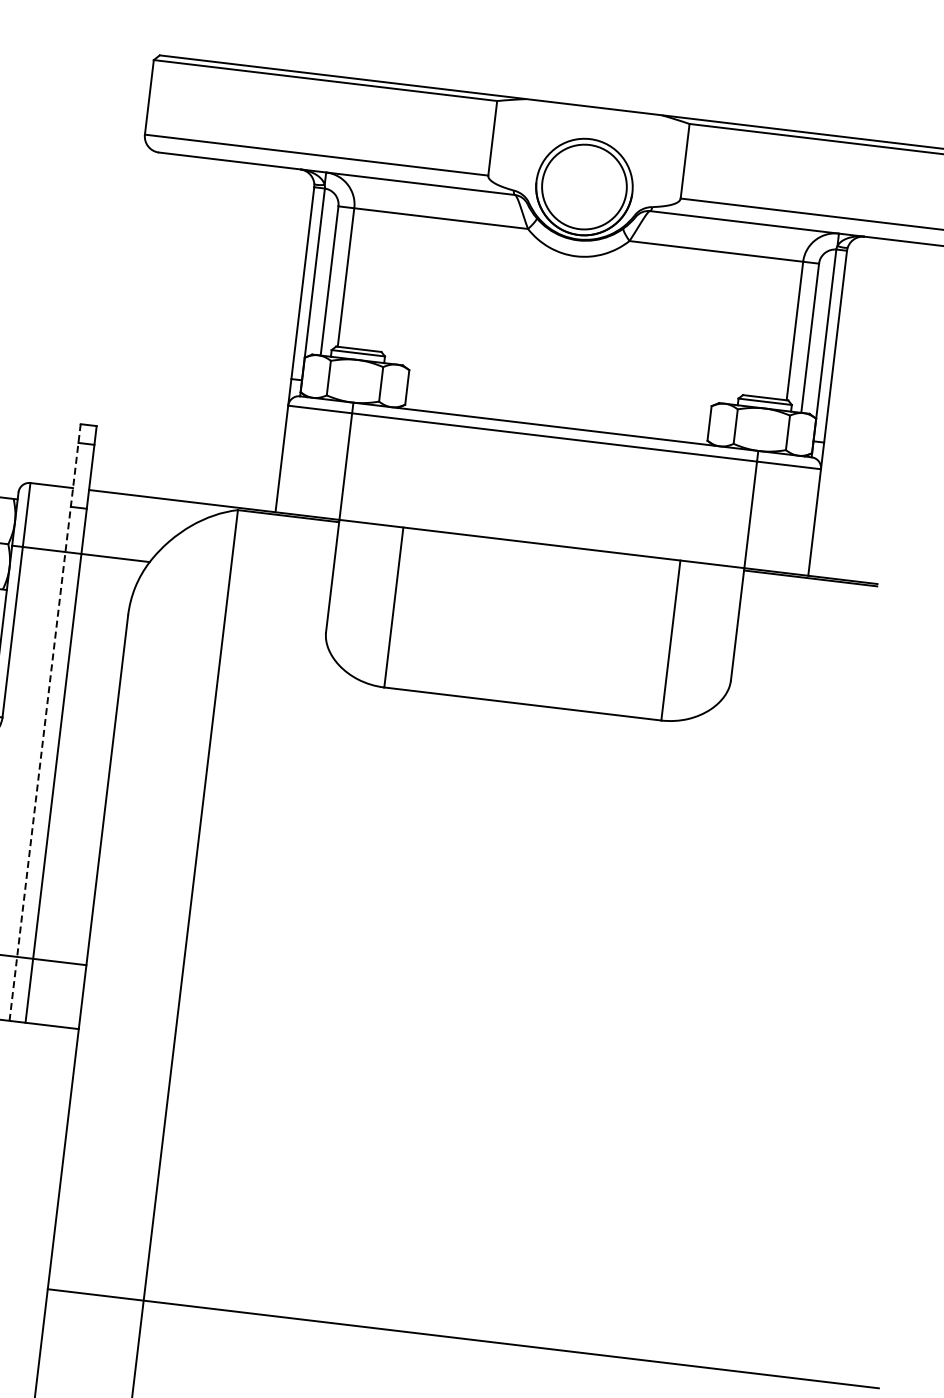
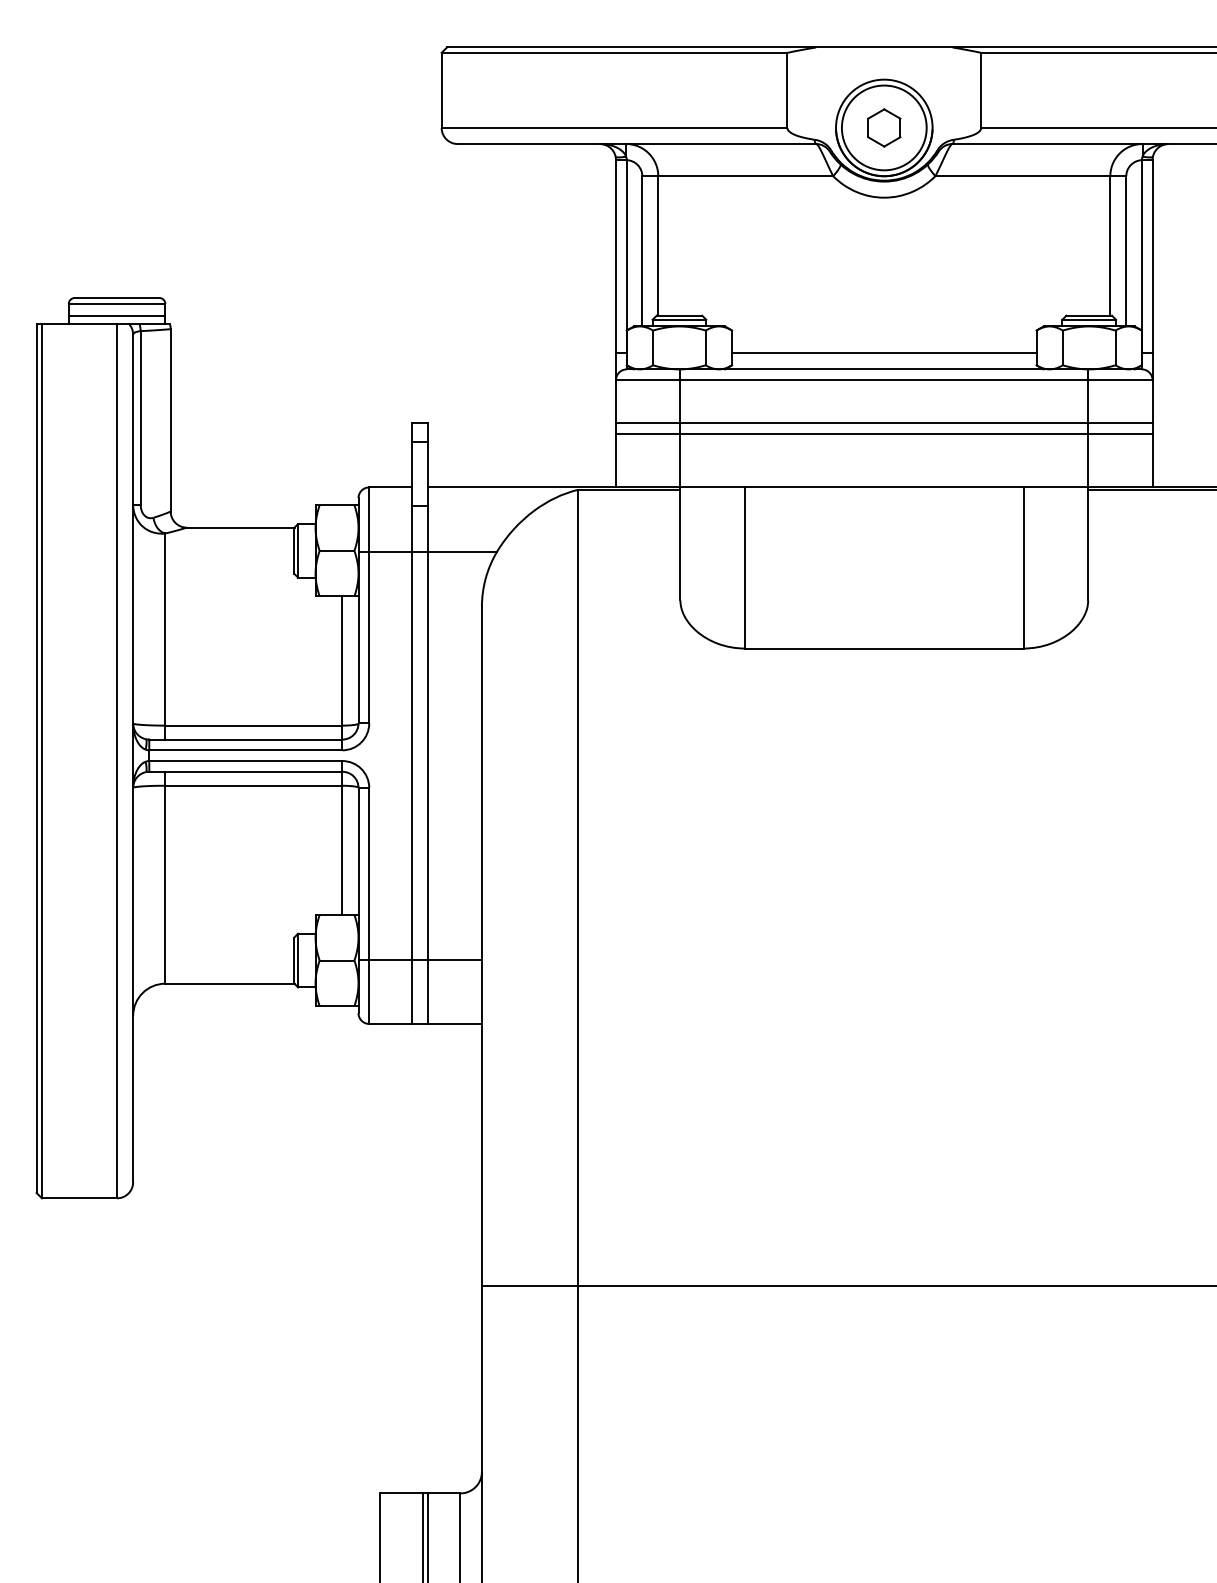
part: (584, 186) -> (884, 127), added
line: (557, 411) -> (884, 353), added
line: (549, 480) -> (884, 423), added
line: (548, 490) -> (884, 433), added
line: (45, 721) -> (412, 722), dashed -> solid

